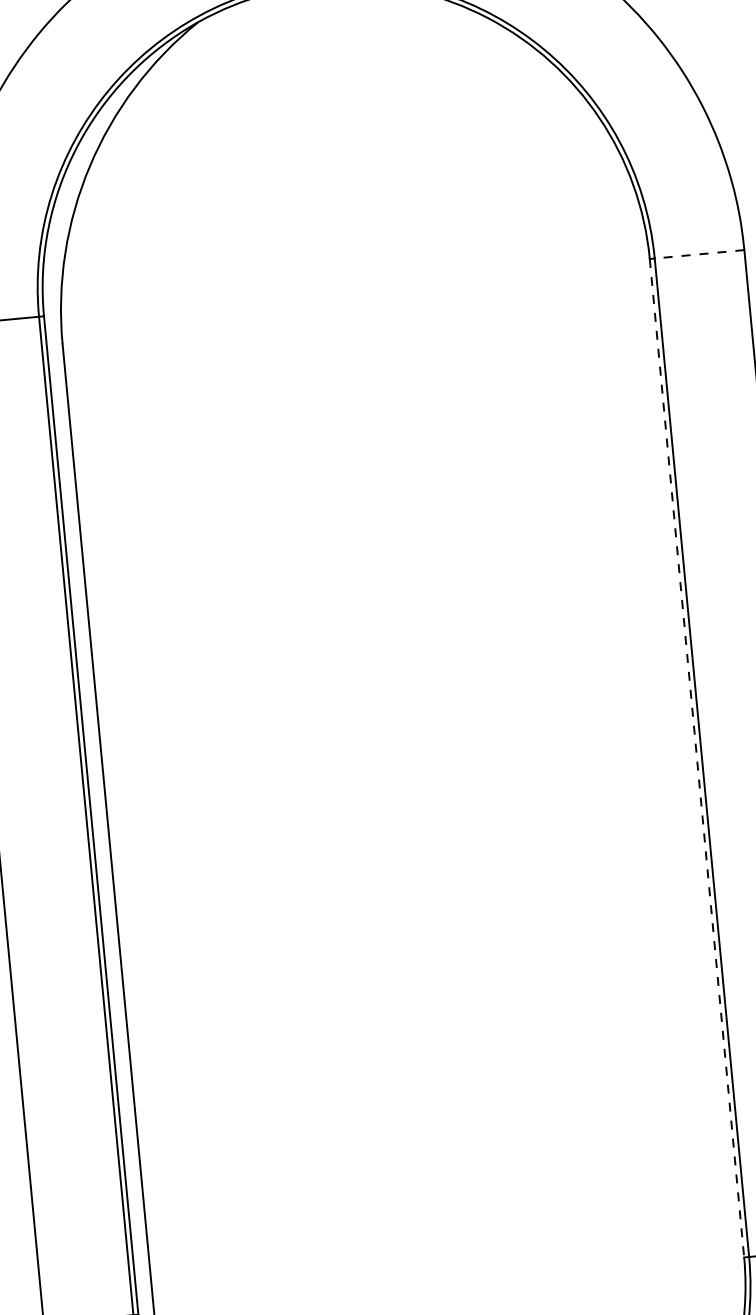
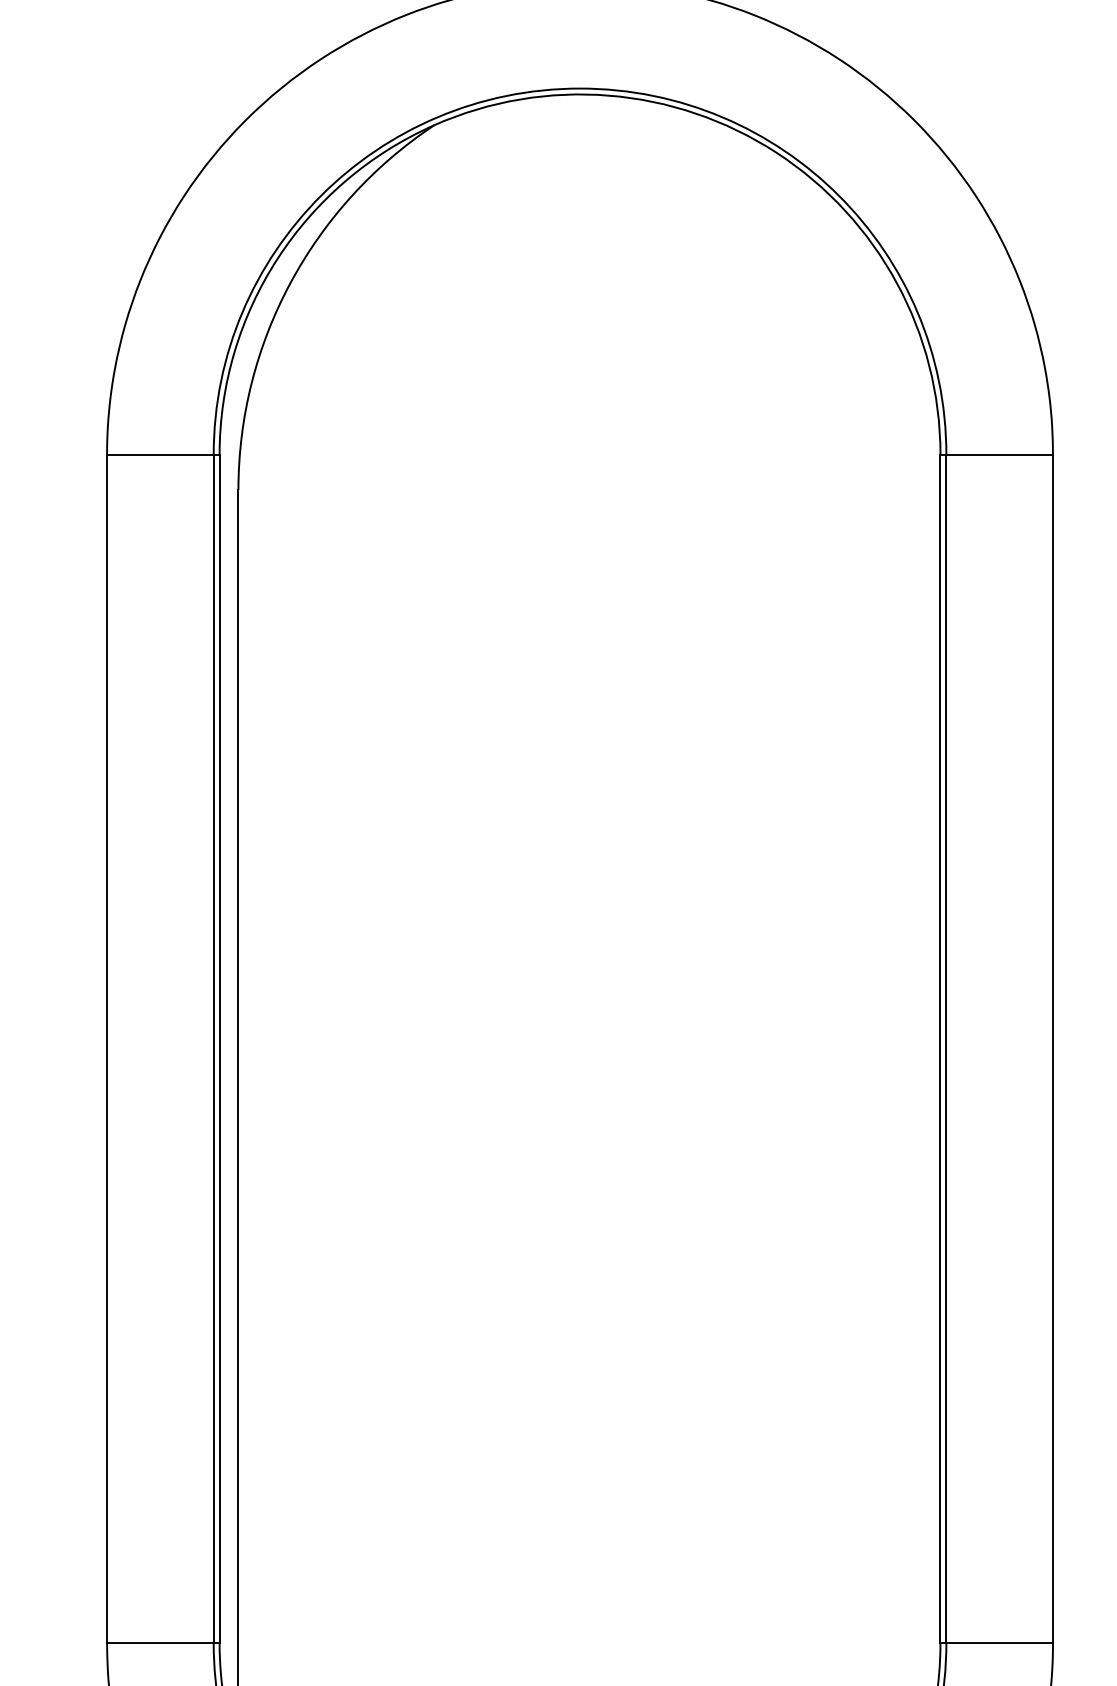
line: (699, 253) -> (999, 454), dashed -> solid
line: (697, 758) -> (940, 1049), dashed -> solid

